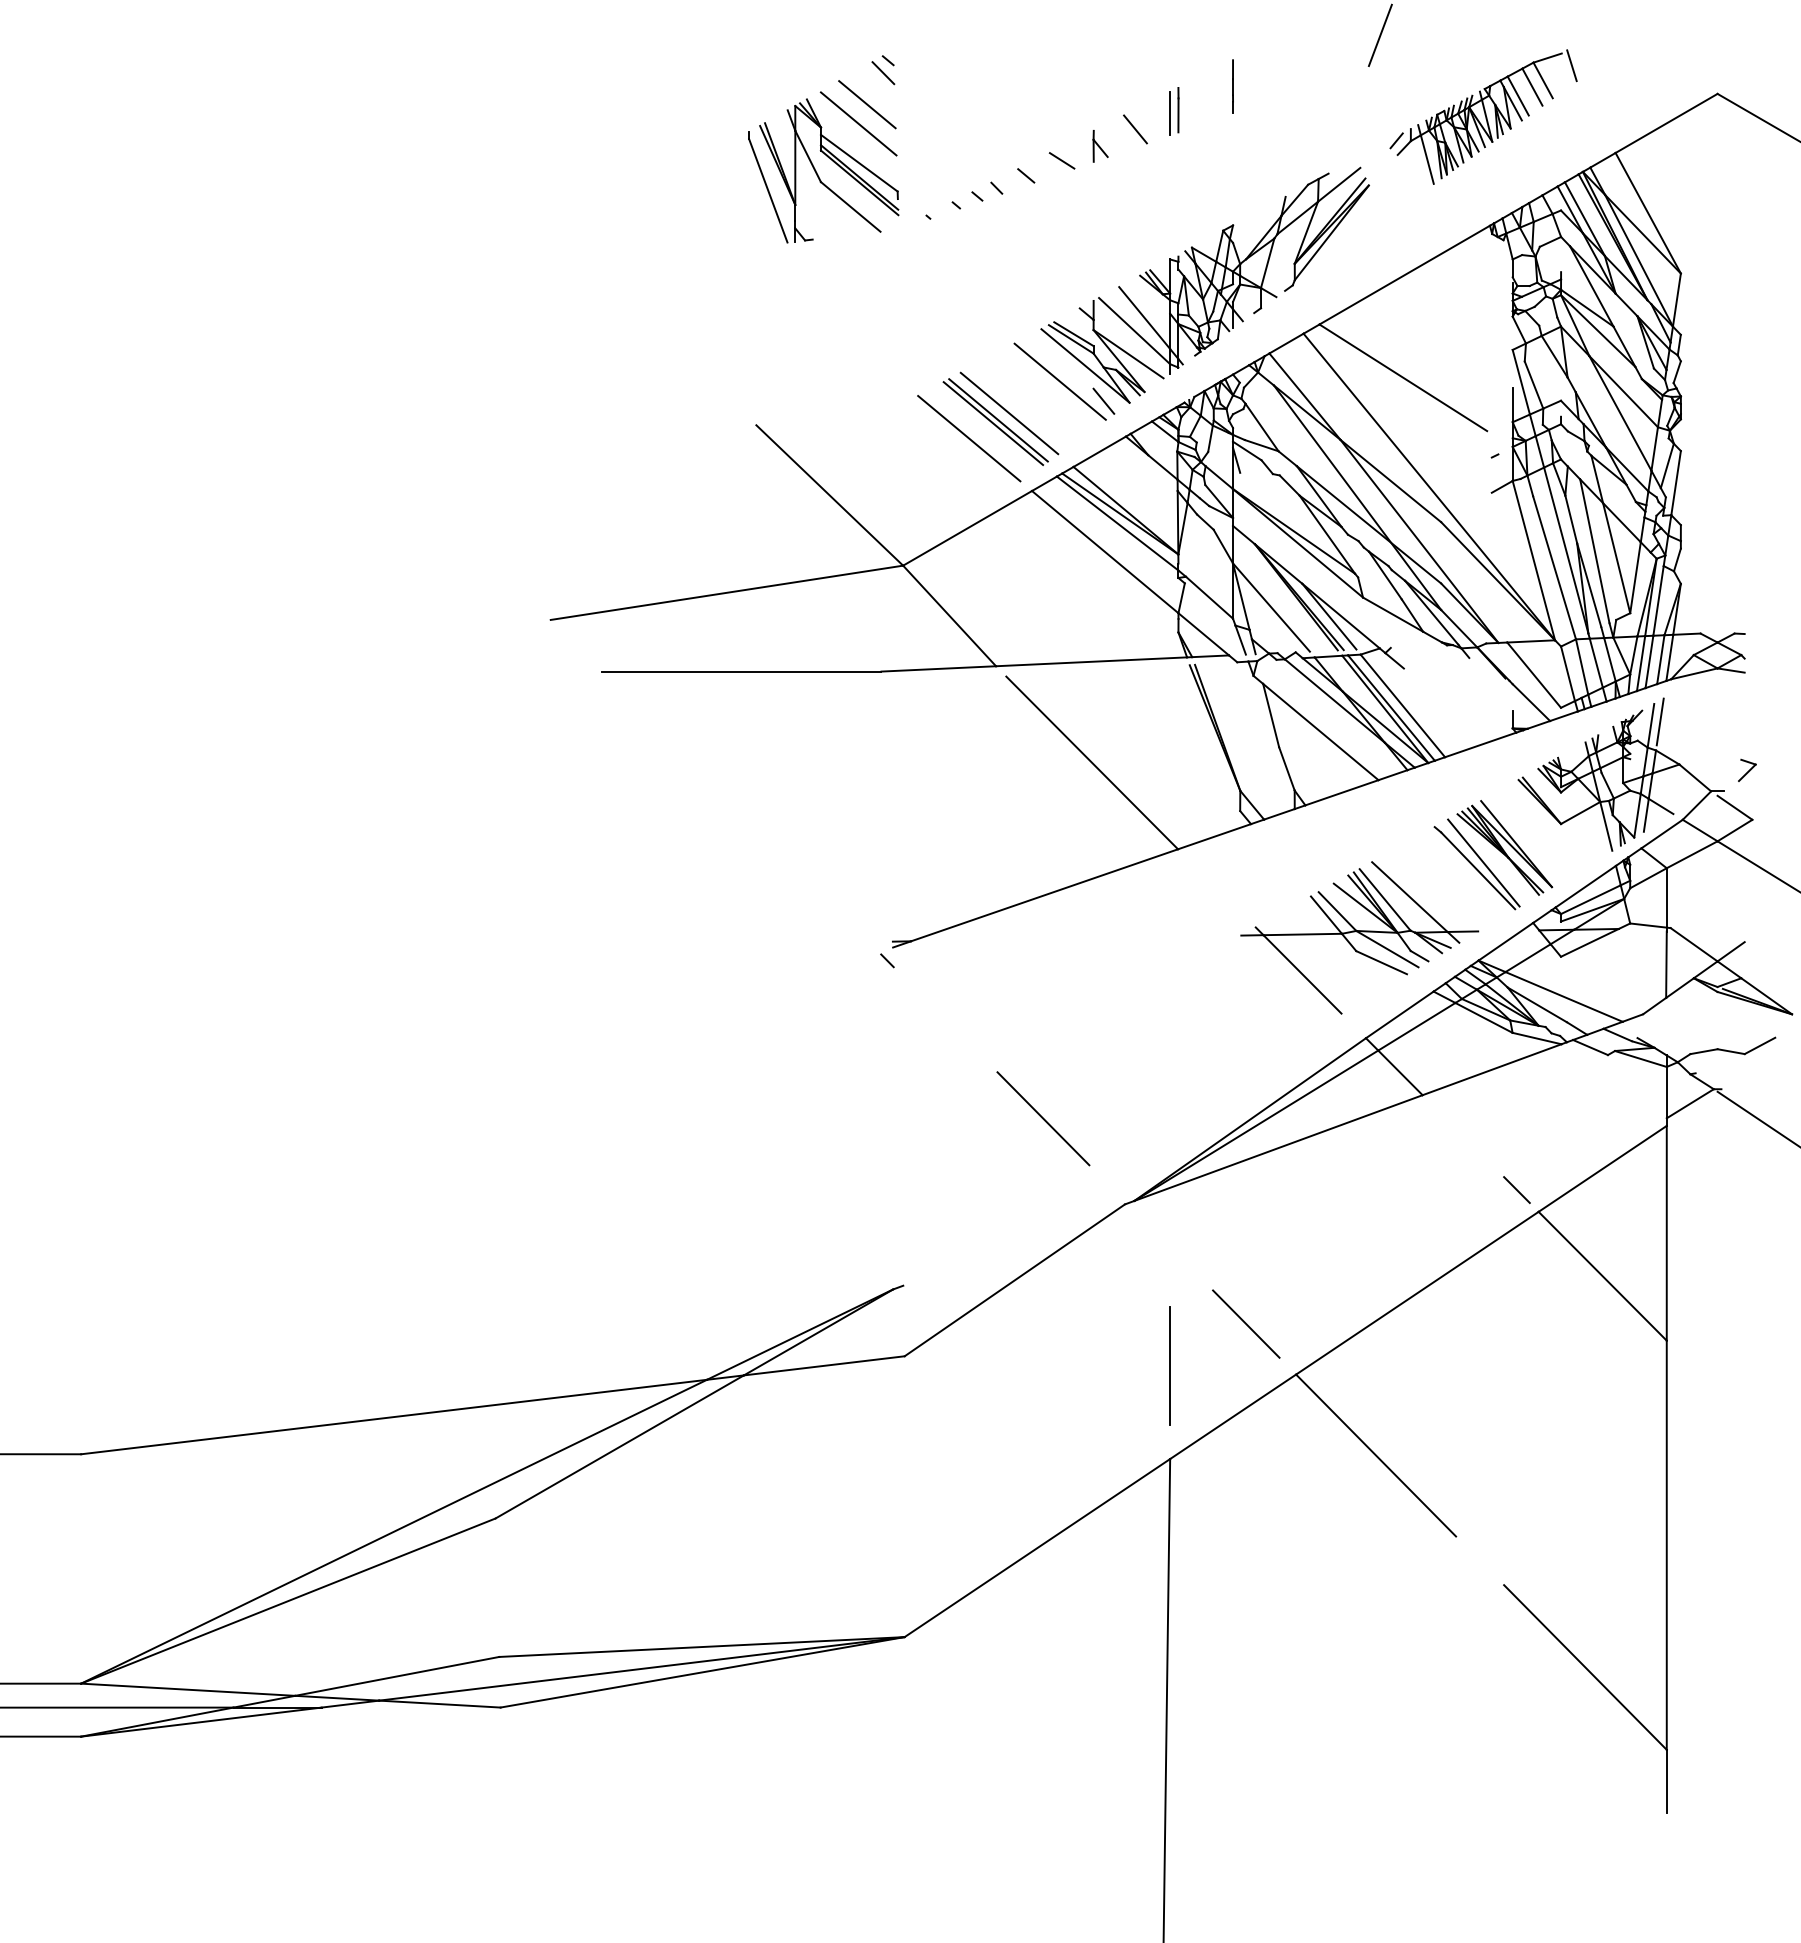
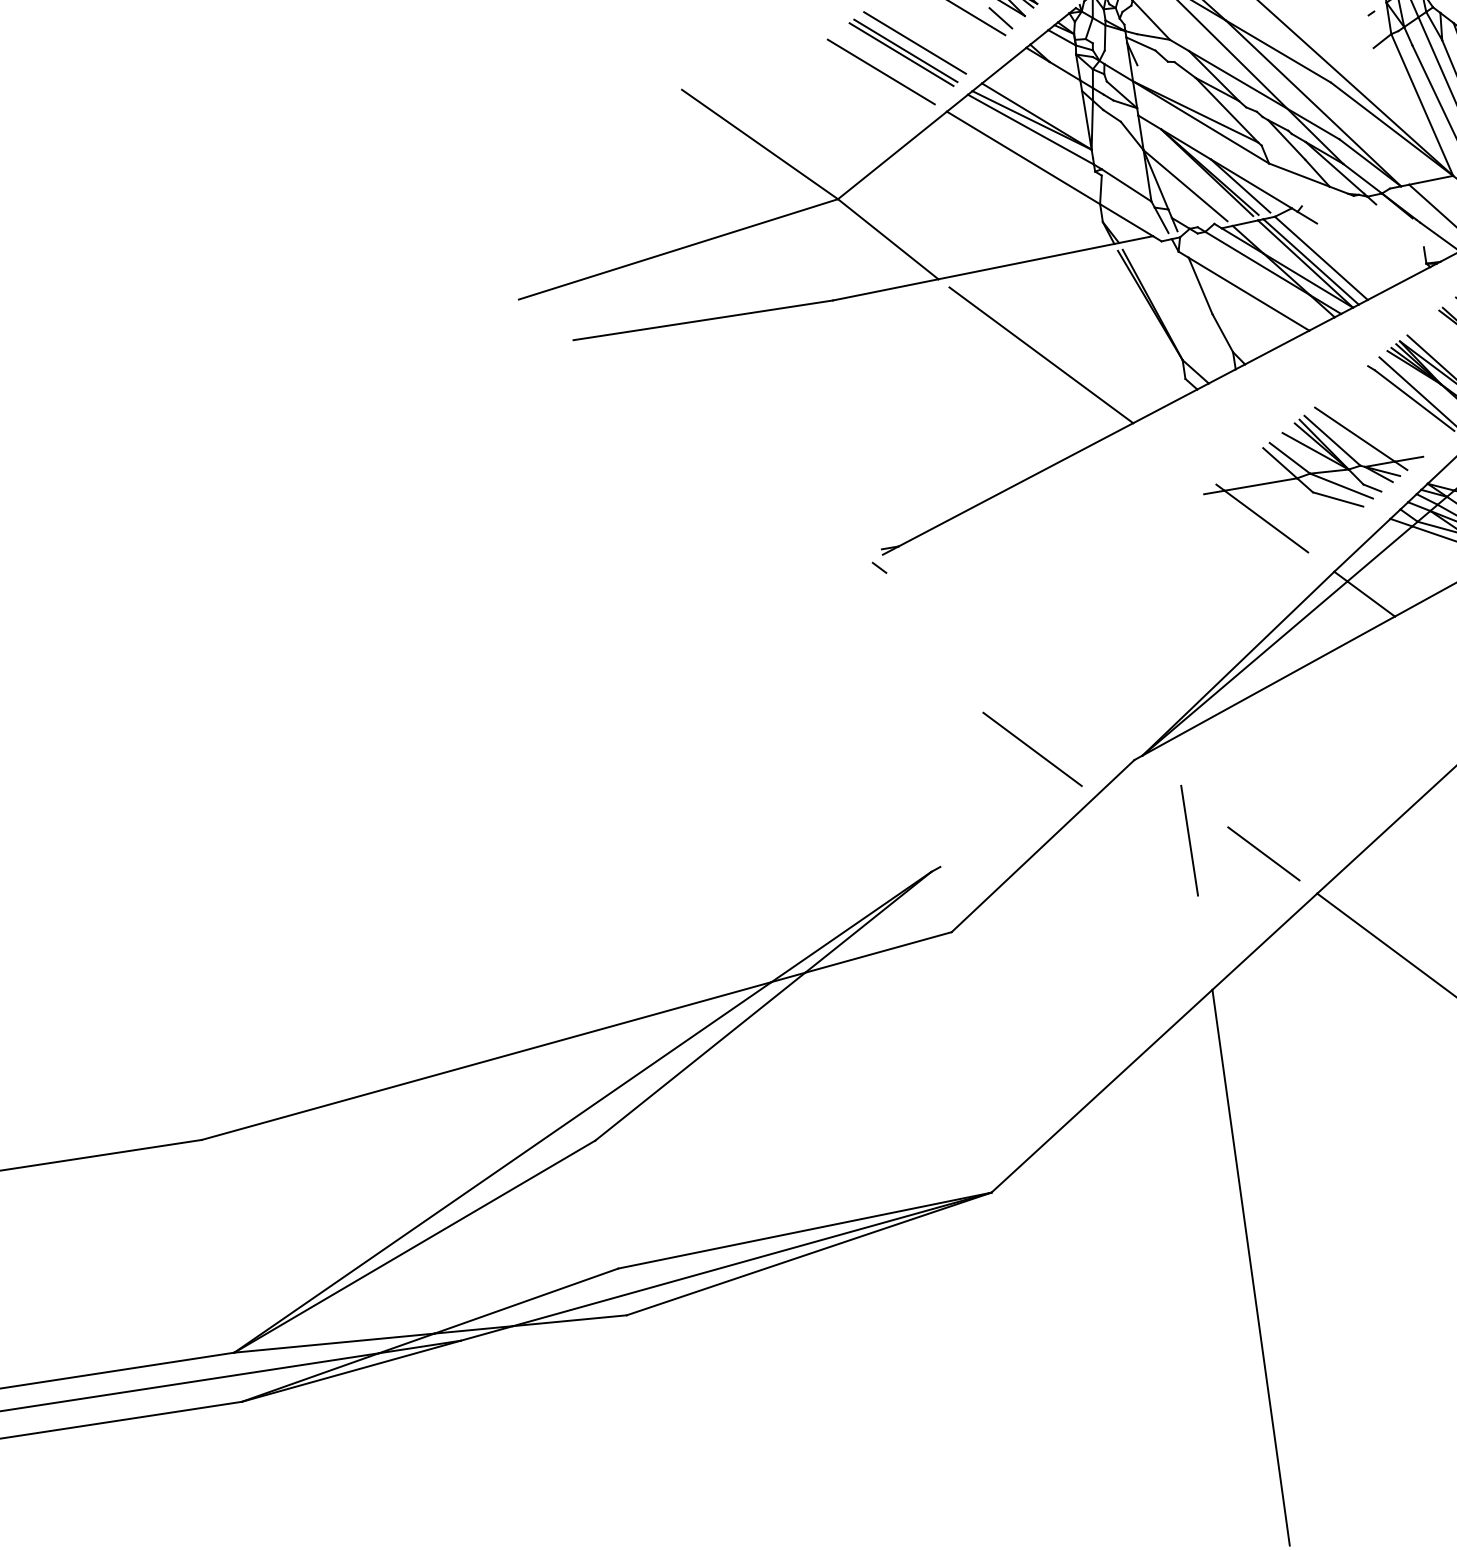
line: (1043, 1118) -> (1032, 749), moved
line: (1169, 1365) -> (1188, 840), moved

